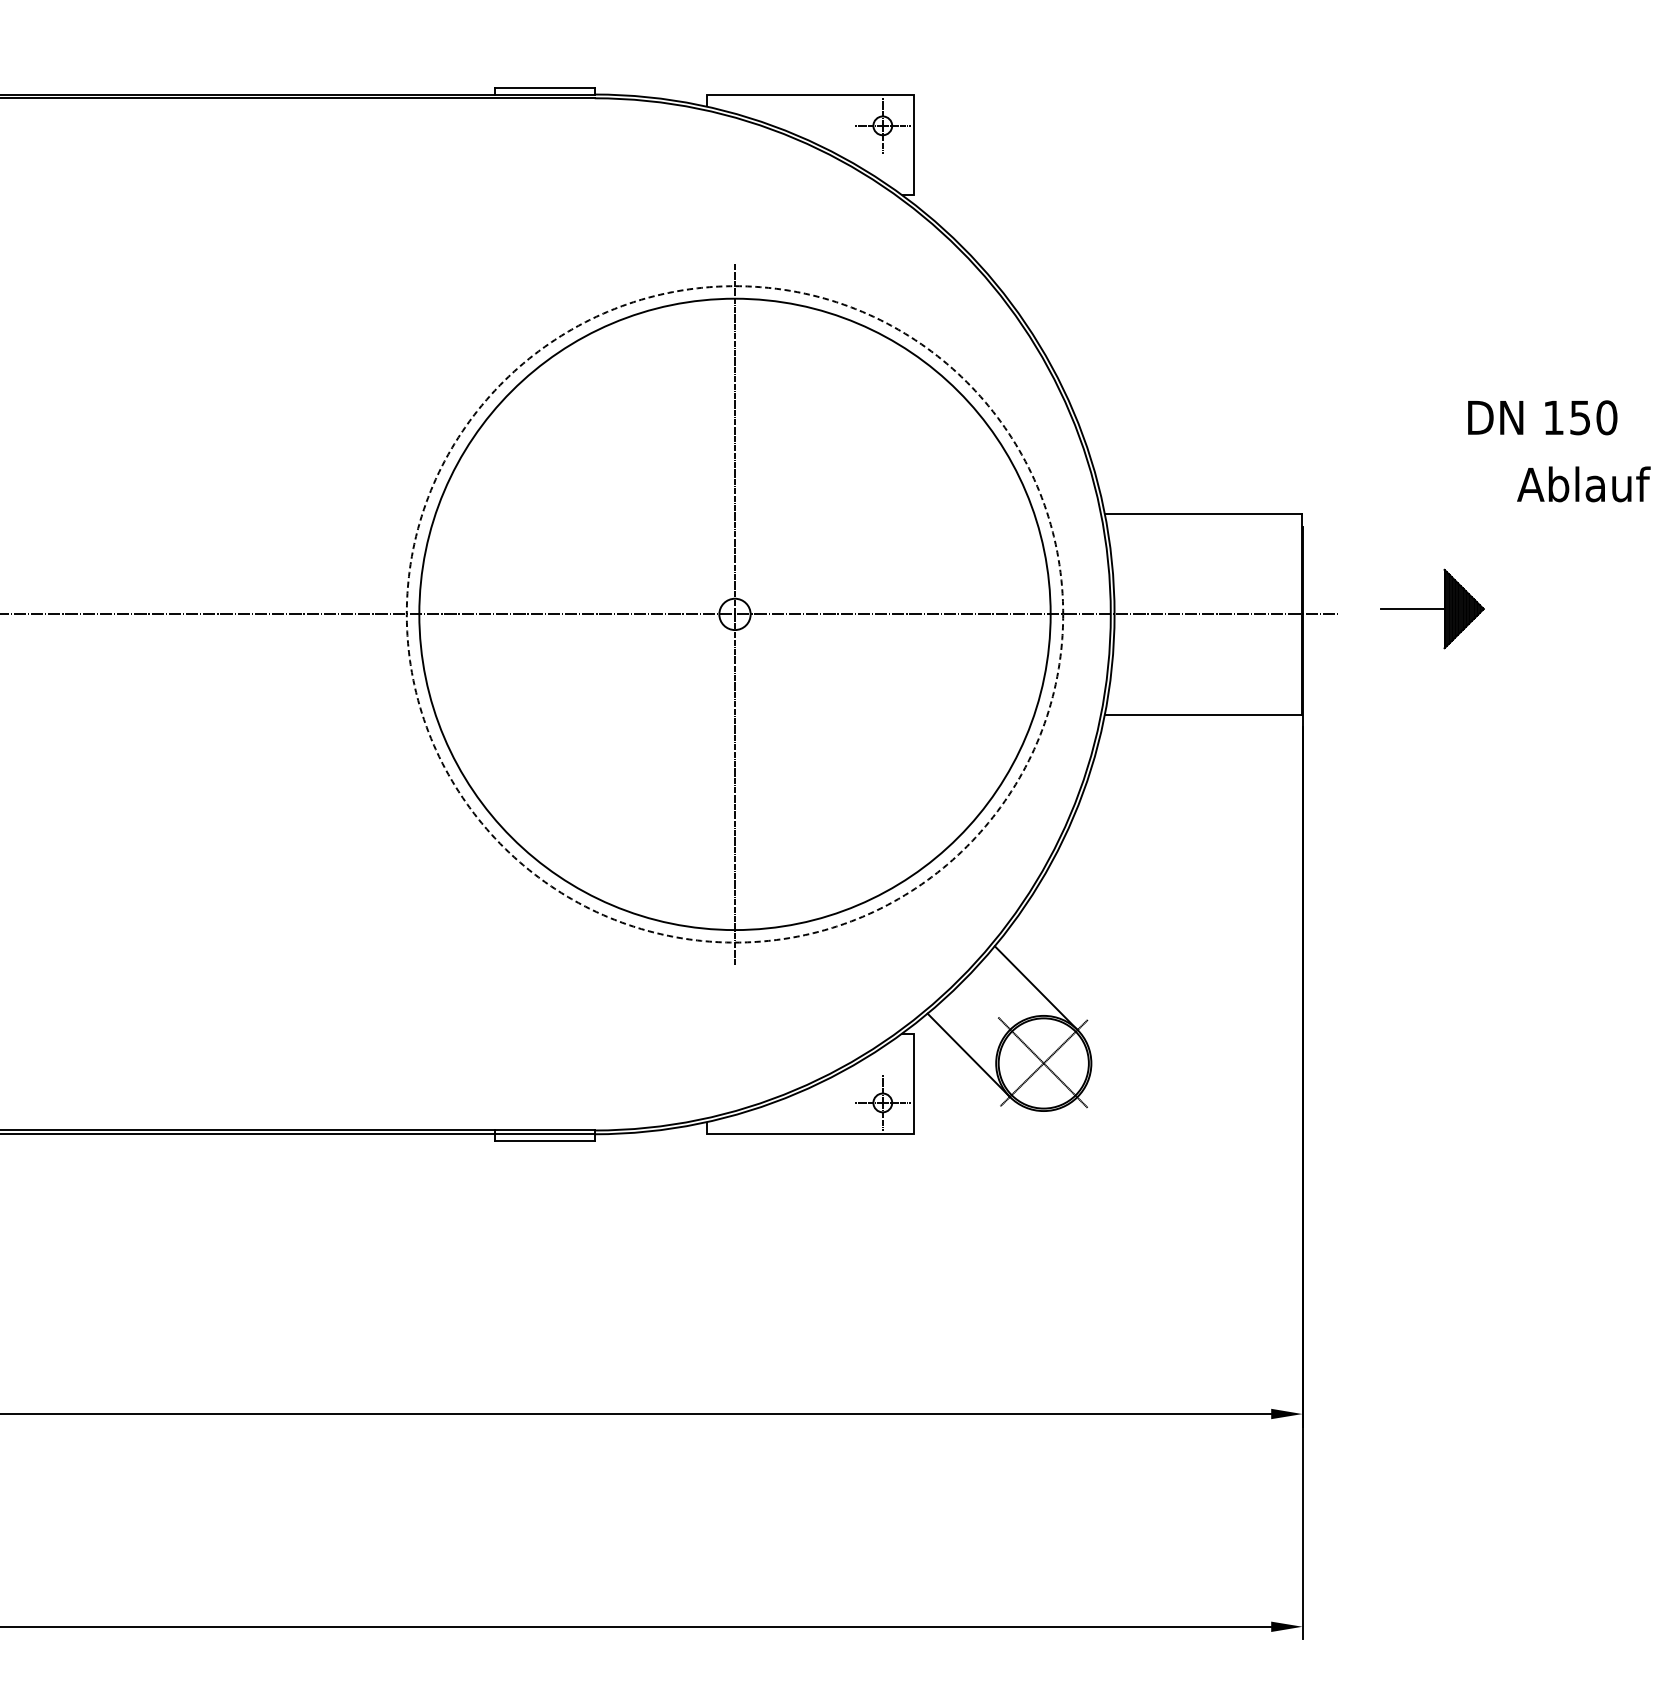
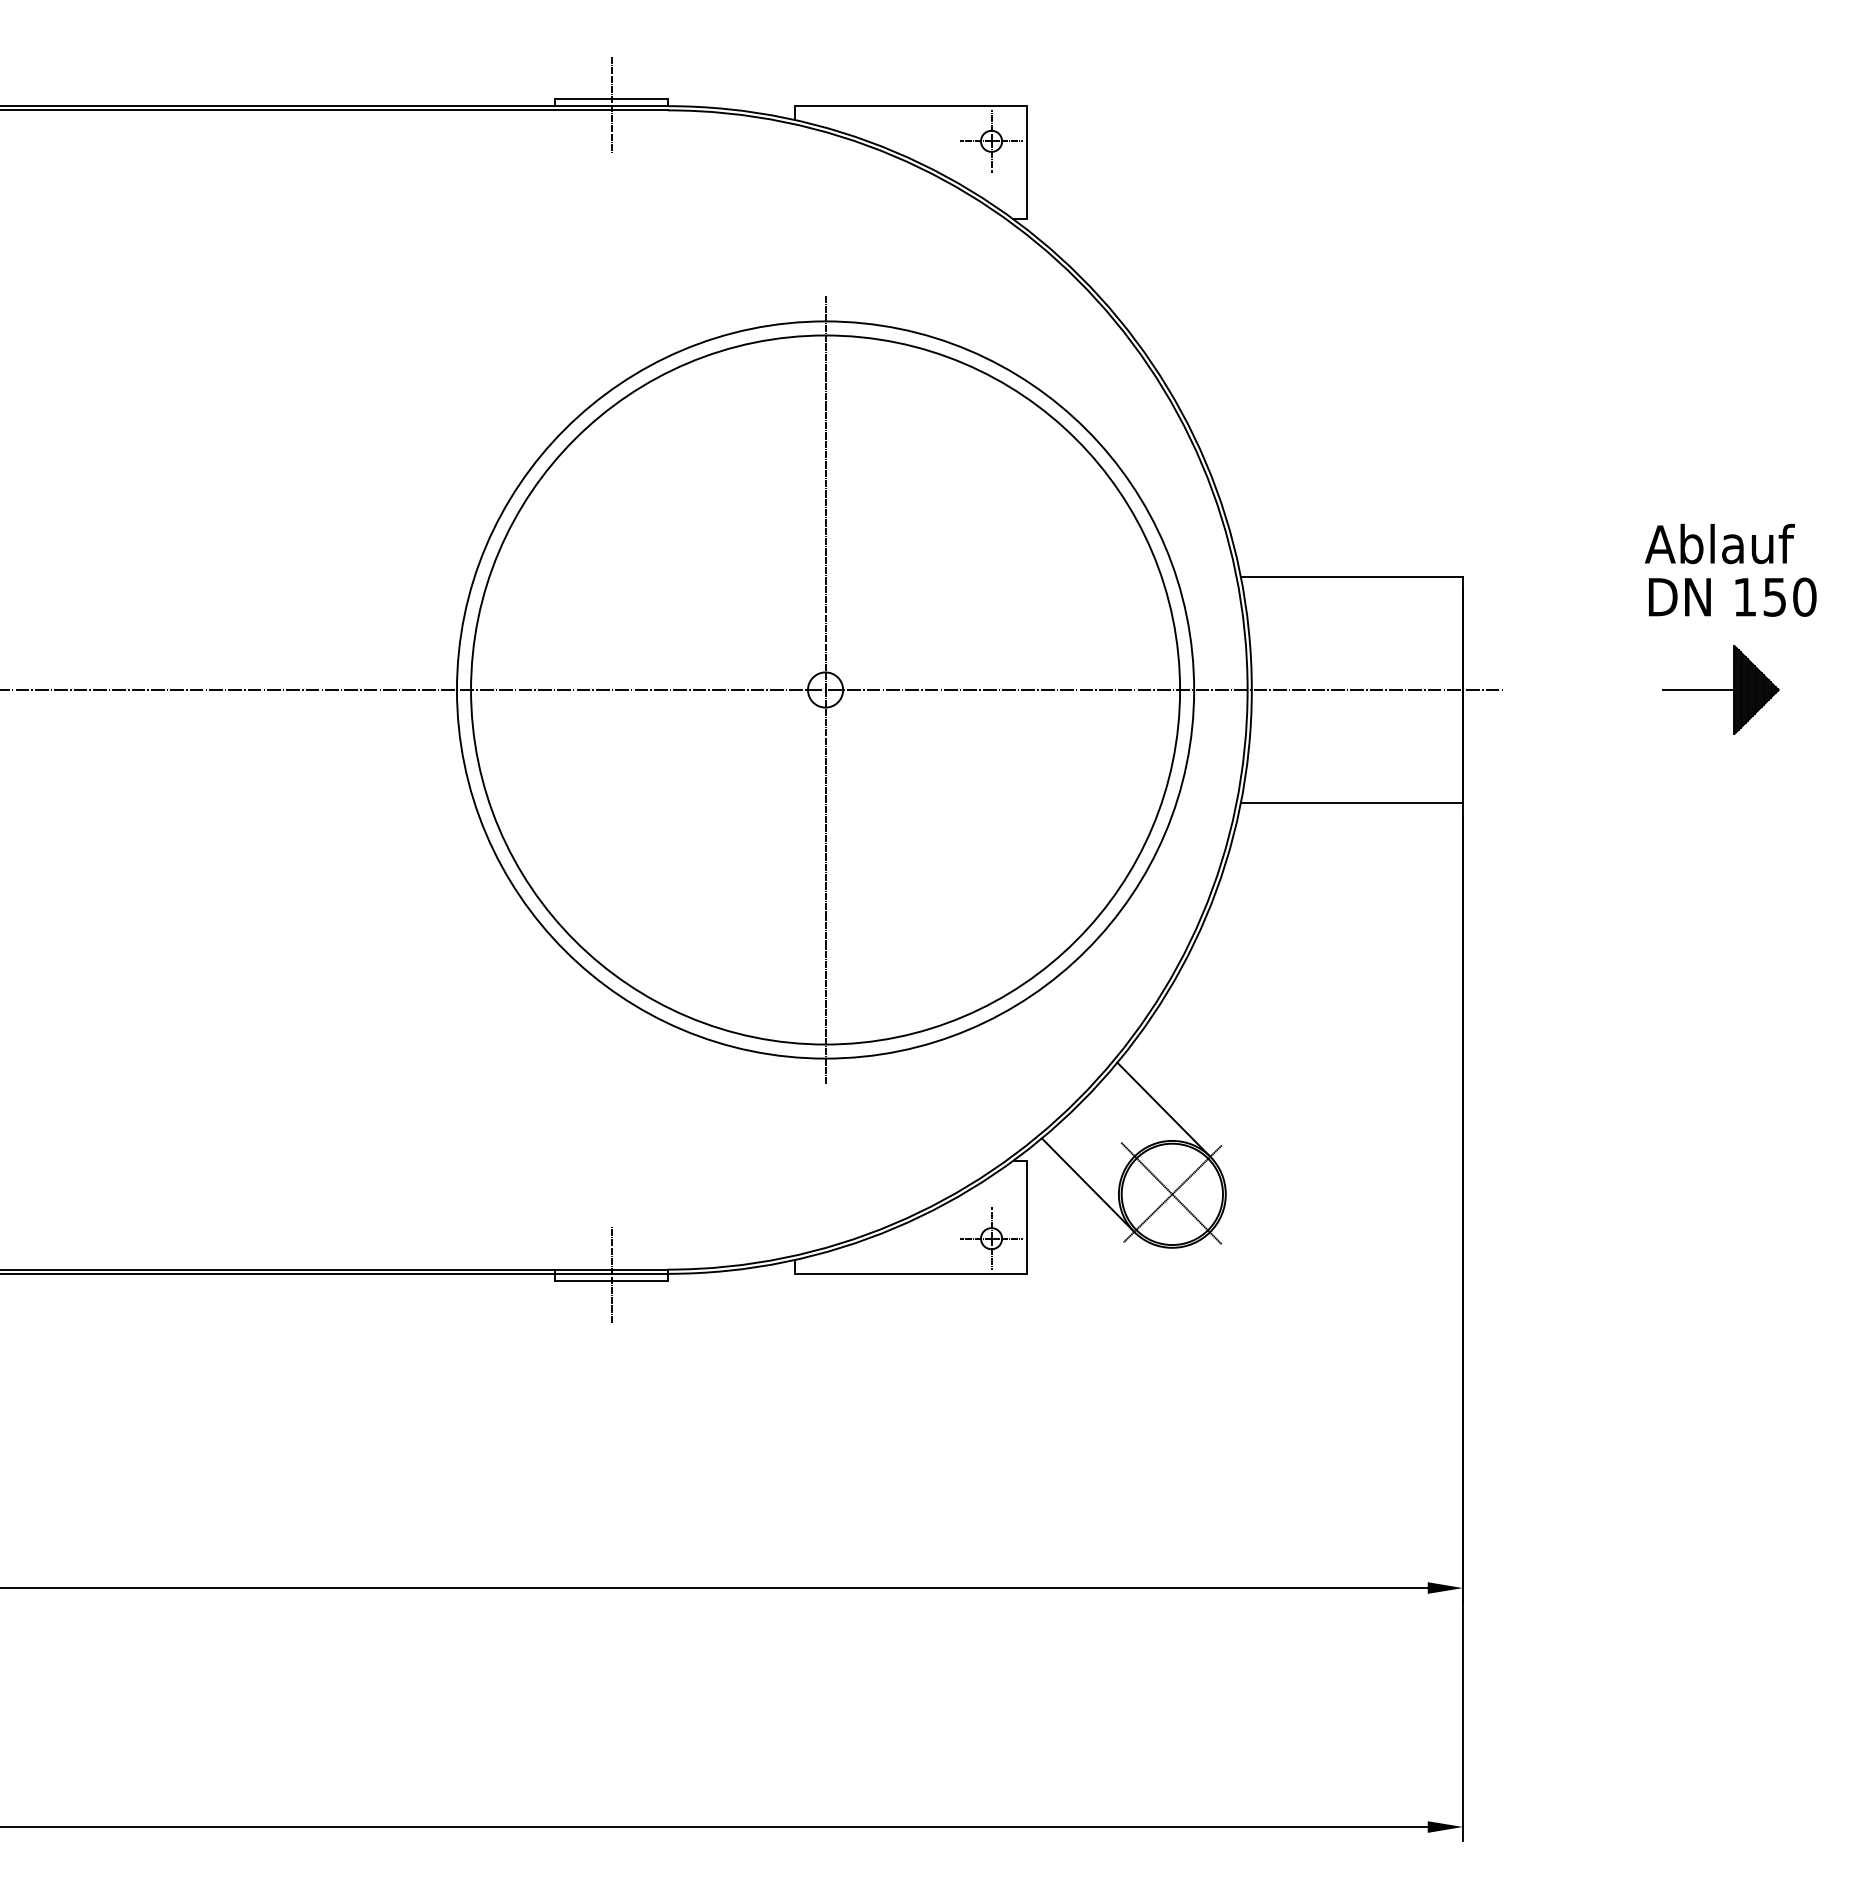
line: (544, 93) -> (611, 104), added
text: (1542, 417) -> (1732, 596), moved
text: (1583, 484) -> (1719, 544), moved
part: (1432, 608) -> (1720, 689), moved
circle: (734, 613) -> (825, 689), dashed -> solid
line: (544, 1135) -> (611, 1275), added

